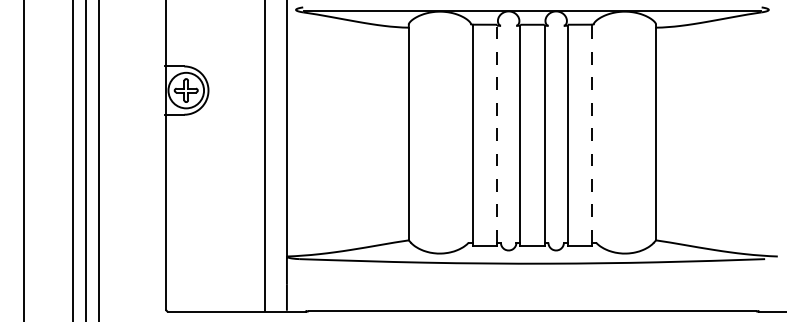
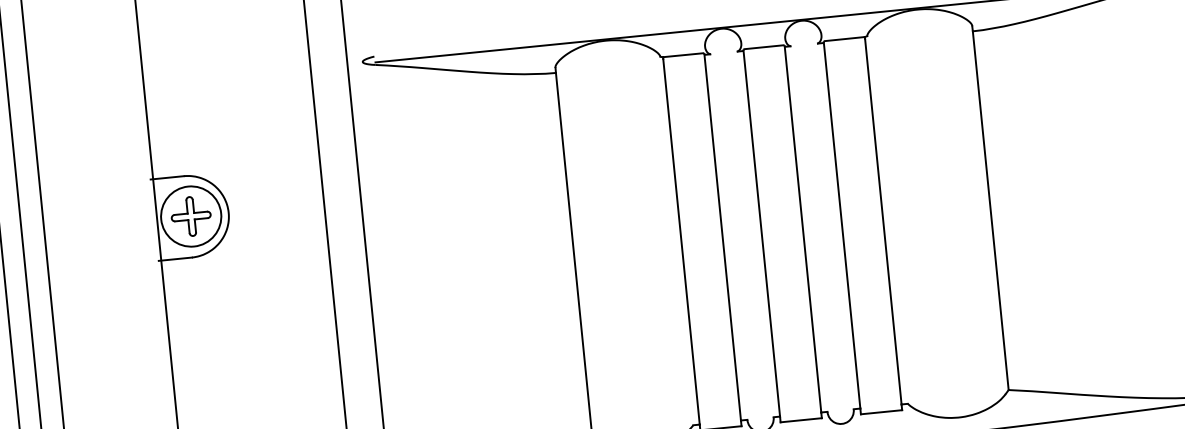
line: (497, 133) -> (723, 236), dashed -> solid
line: (592, 133) -> (883, 220), dashed -> solid

